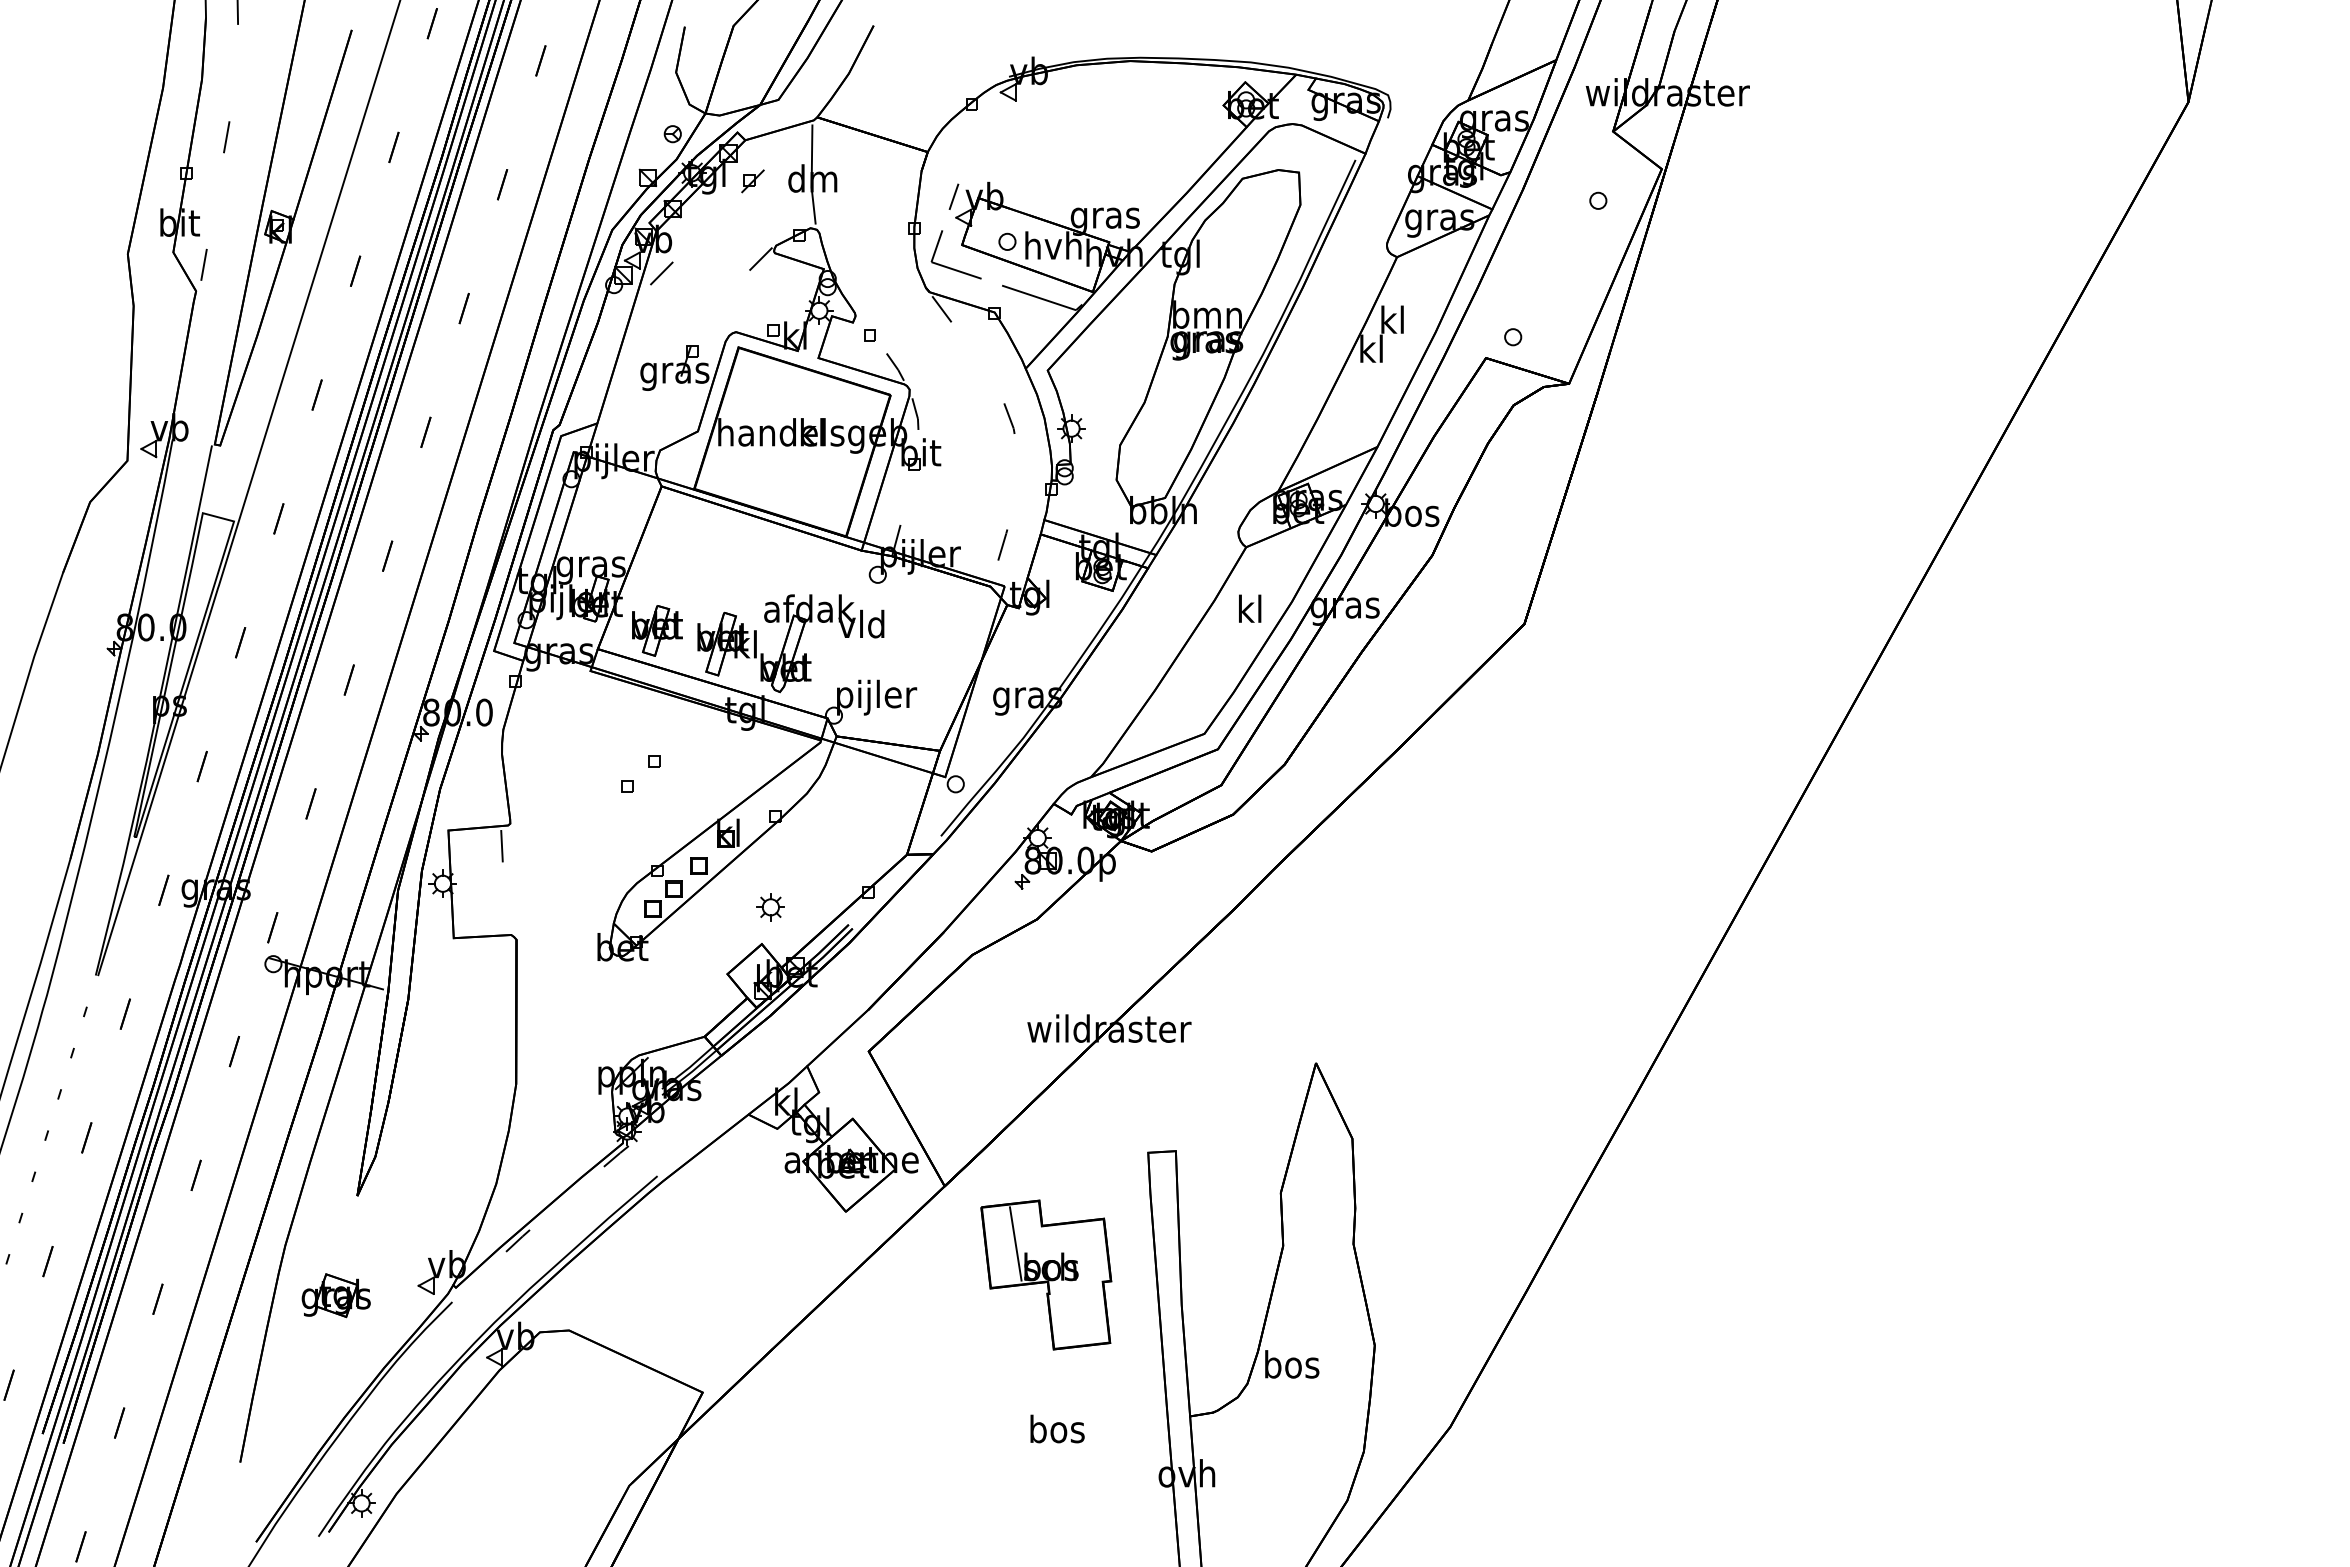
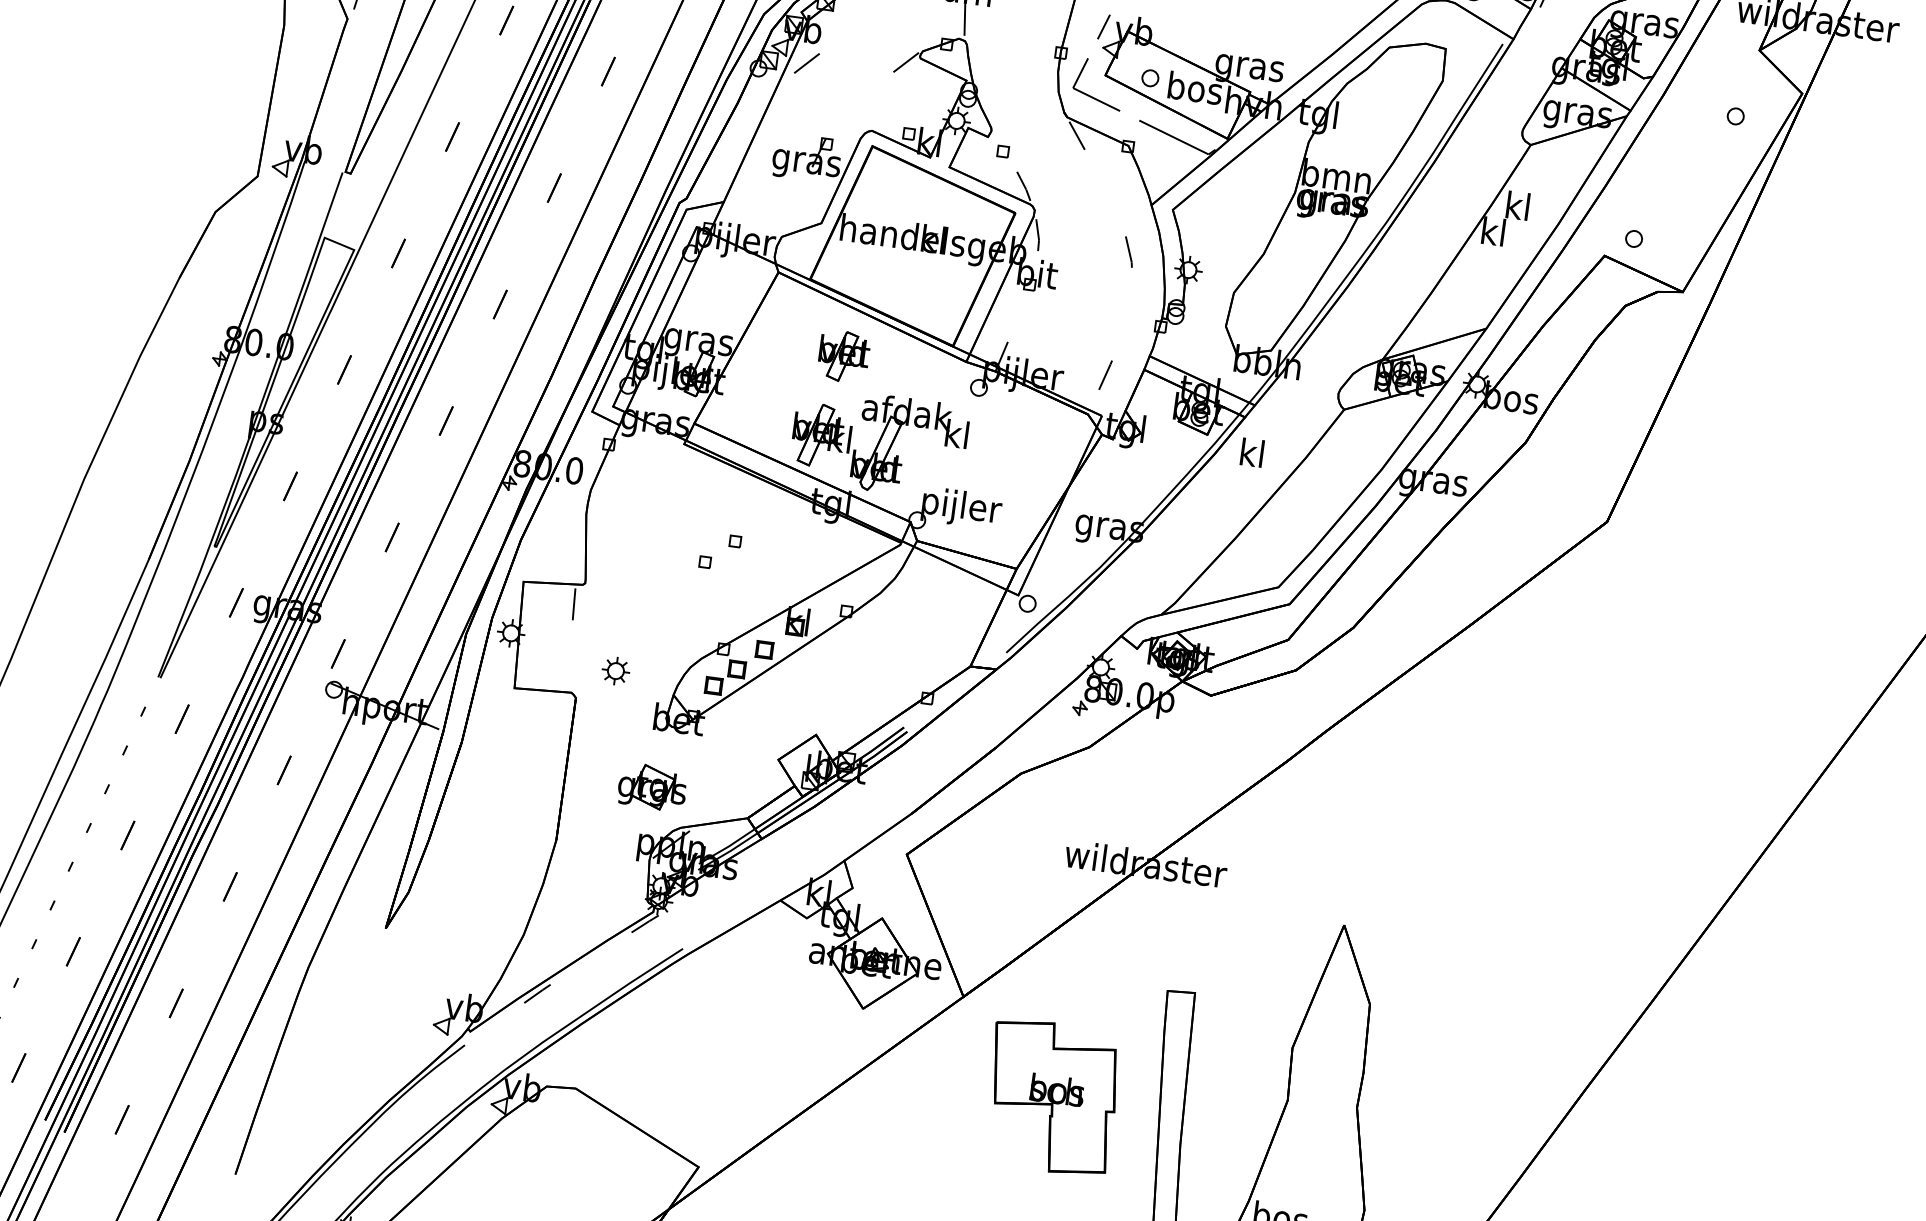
text: (1053, 245) -> (1195, 87), hvh -> bos
text: (1250, 608) -> (1252, 452), moved
text: (861, 623) -> (956, 433), vld -> kl
part: (657, 630) -> (844, 356), moved
part: (770, 907) -> (615, 671), moved
line: (1015, 1243) -> (1025, 1062), removed
part: (335, 1295) -> (651, 787), moved

